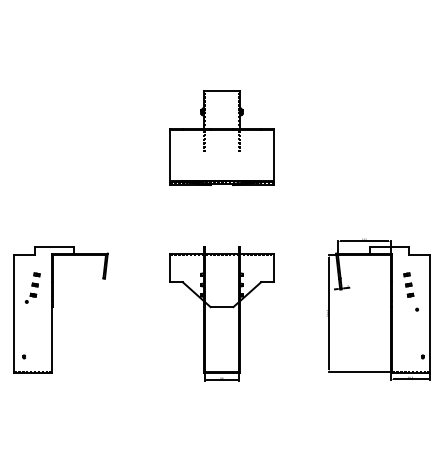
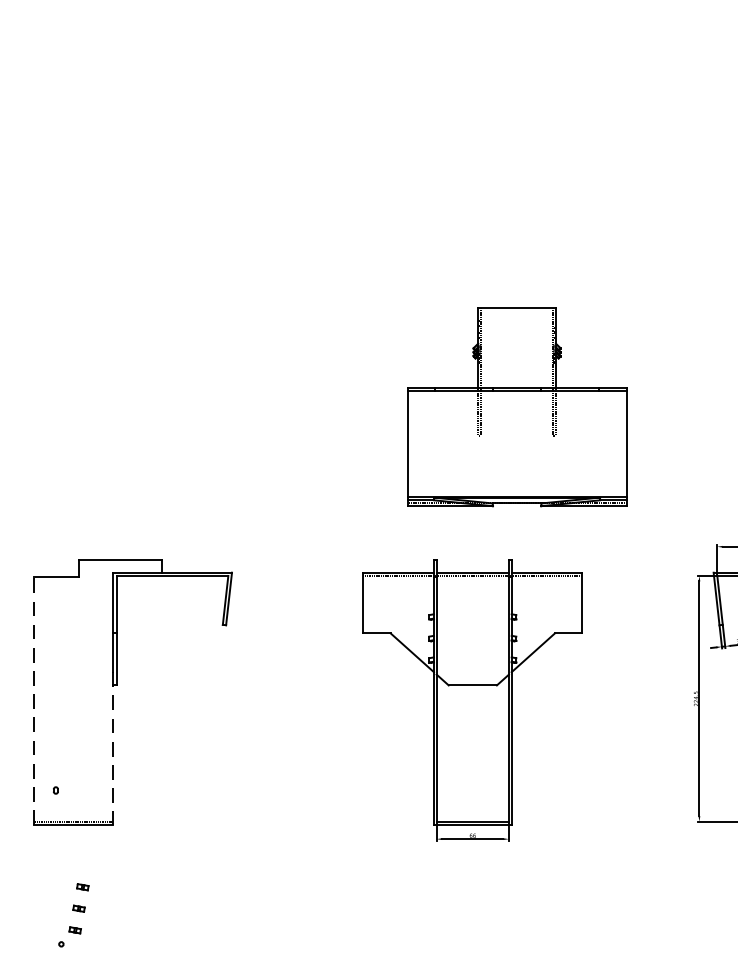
part: (221, 137) -> (516, 405), moved
part: (32, 287) -> (73, 913), moved
line: (13, 314) -> (33, 701), solid -> dashed
line: (51, 337) -> (113, 749), solid -> dashed

